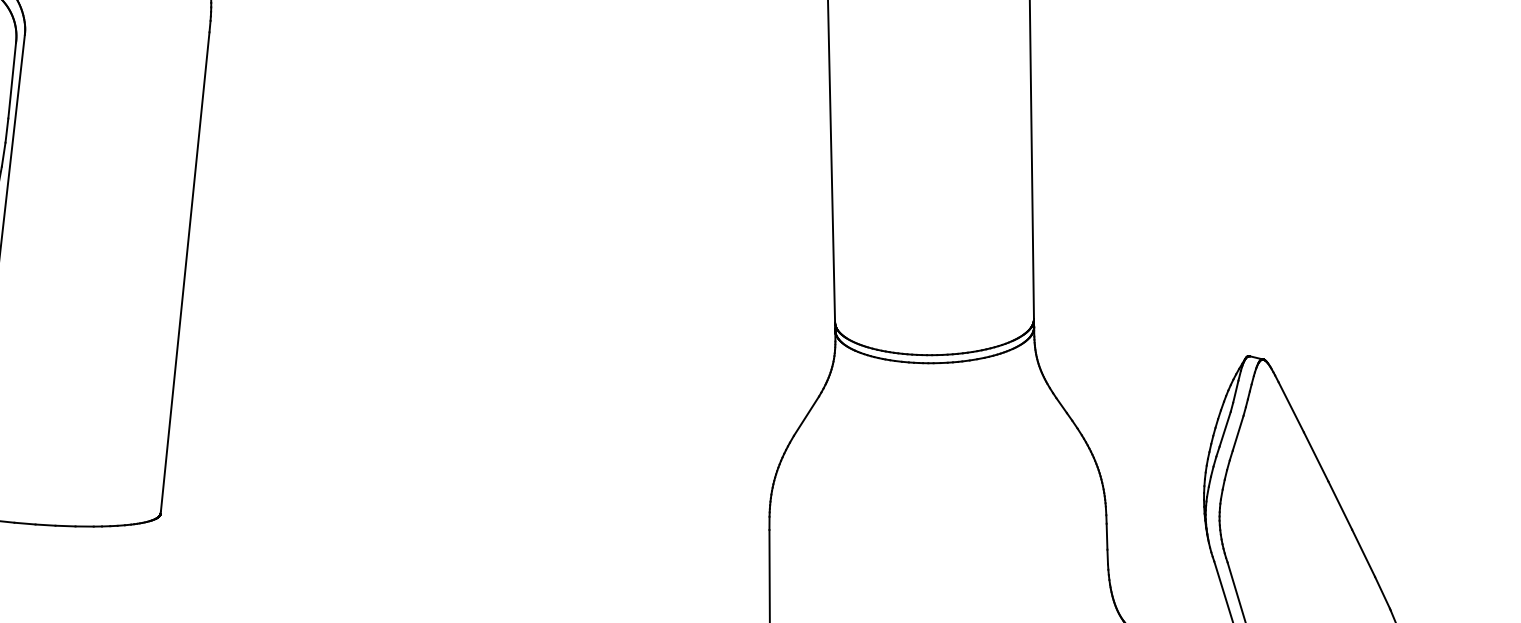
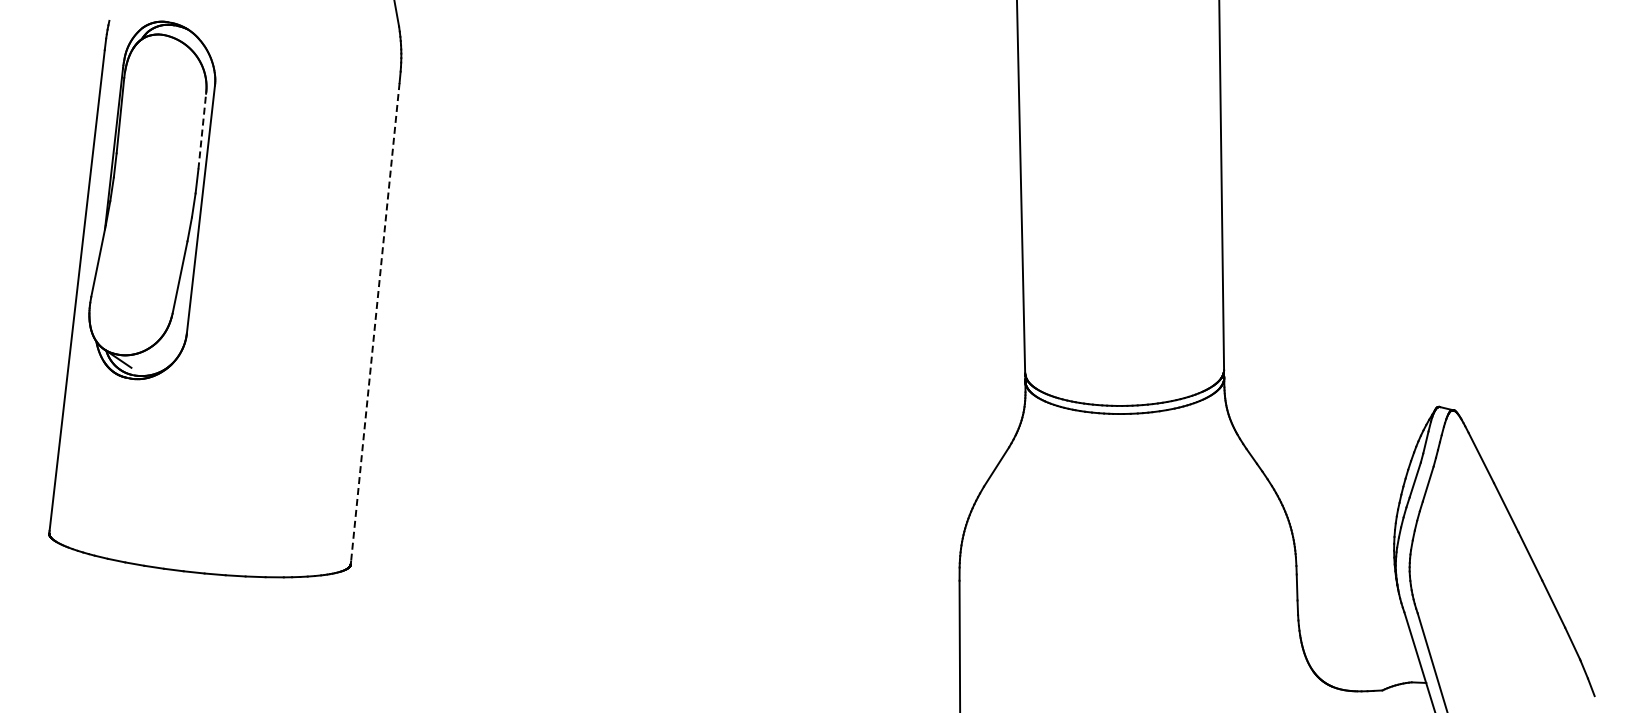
line: (12, 80) -> (202, 131), solid -> dashed
line: (185, 271) -> (375, 322), solid -> dashed

